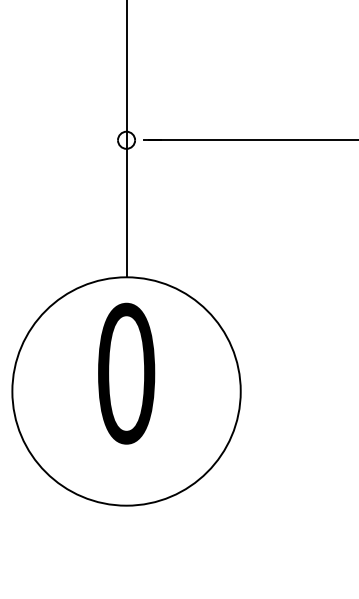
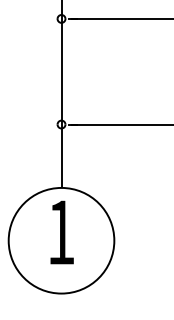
text: (126, 373) -> (61, 232), 0 -> 1

